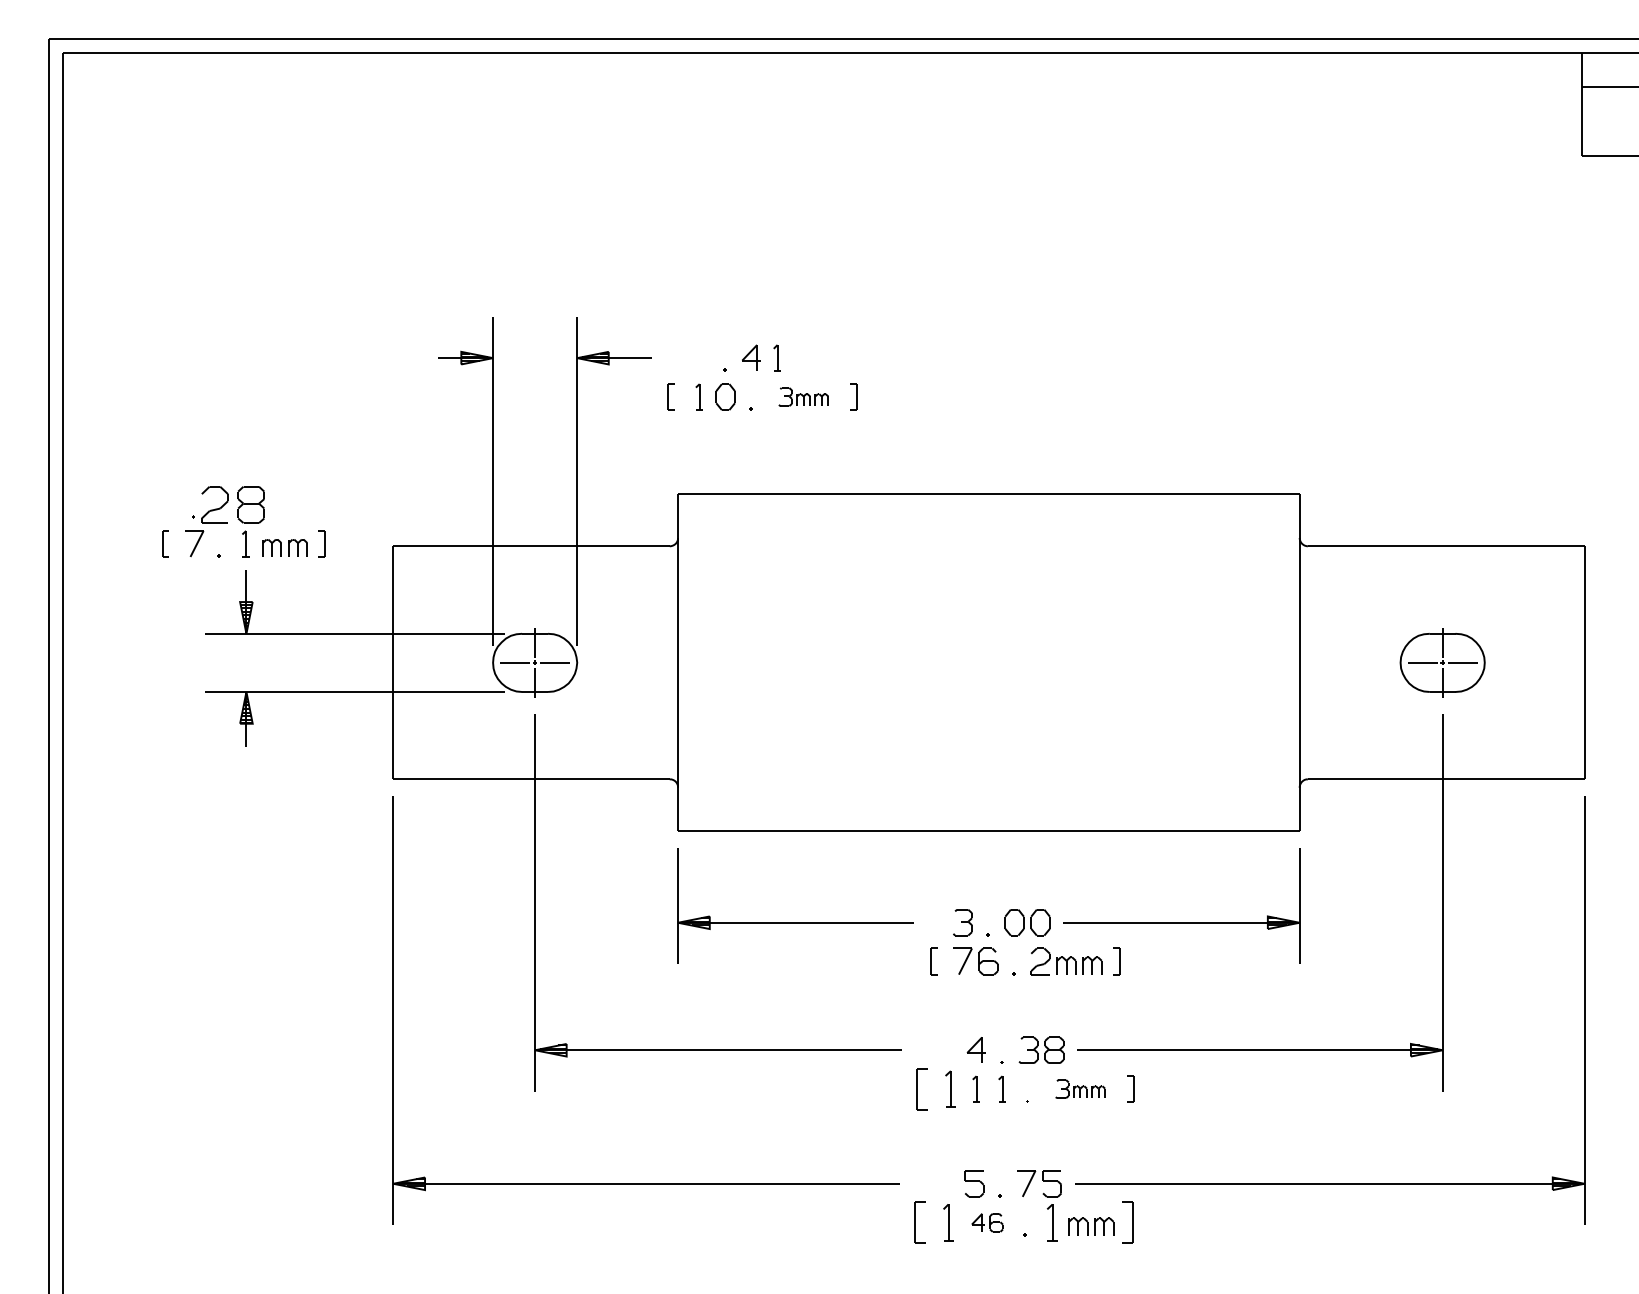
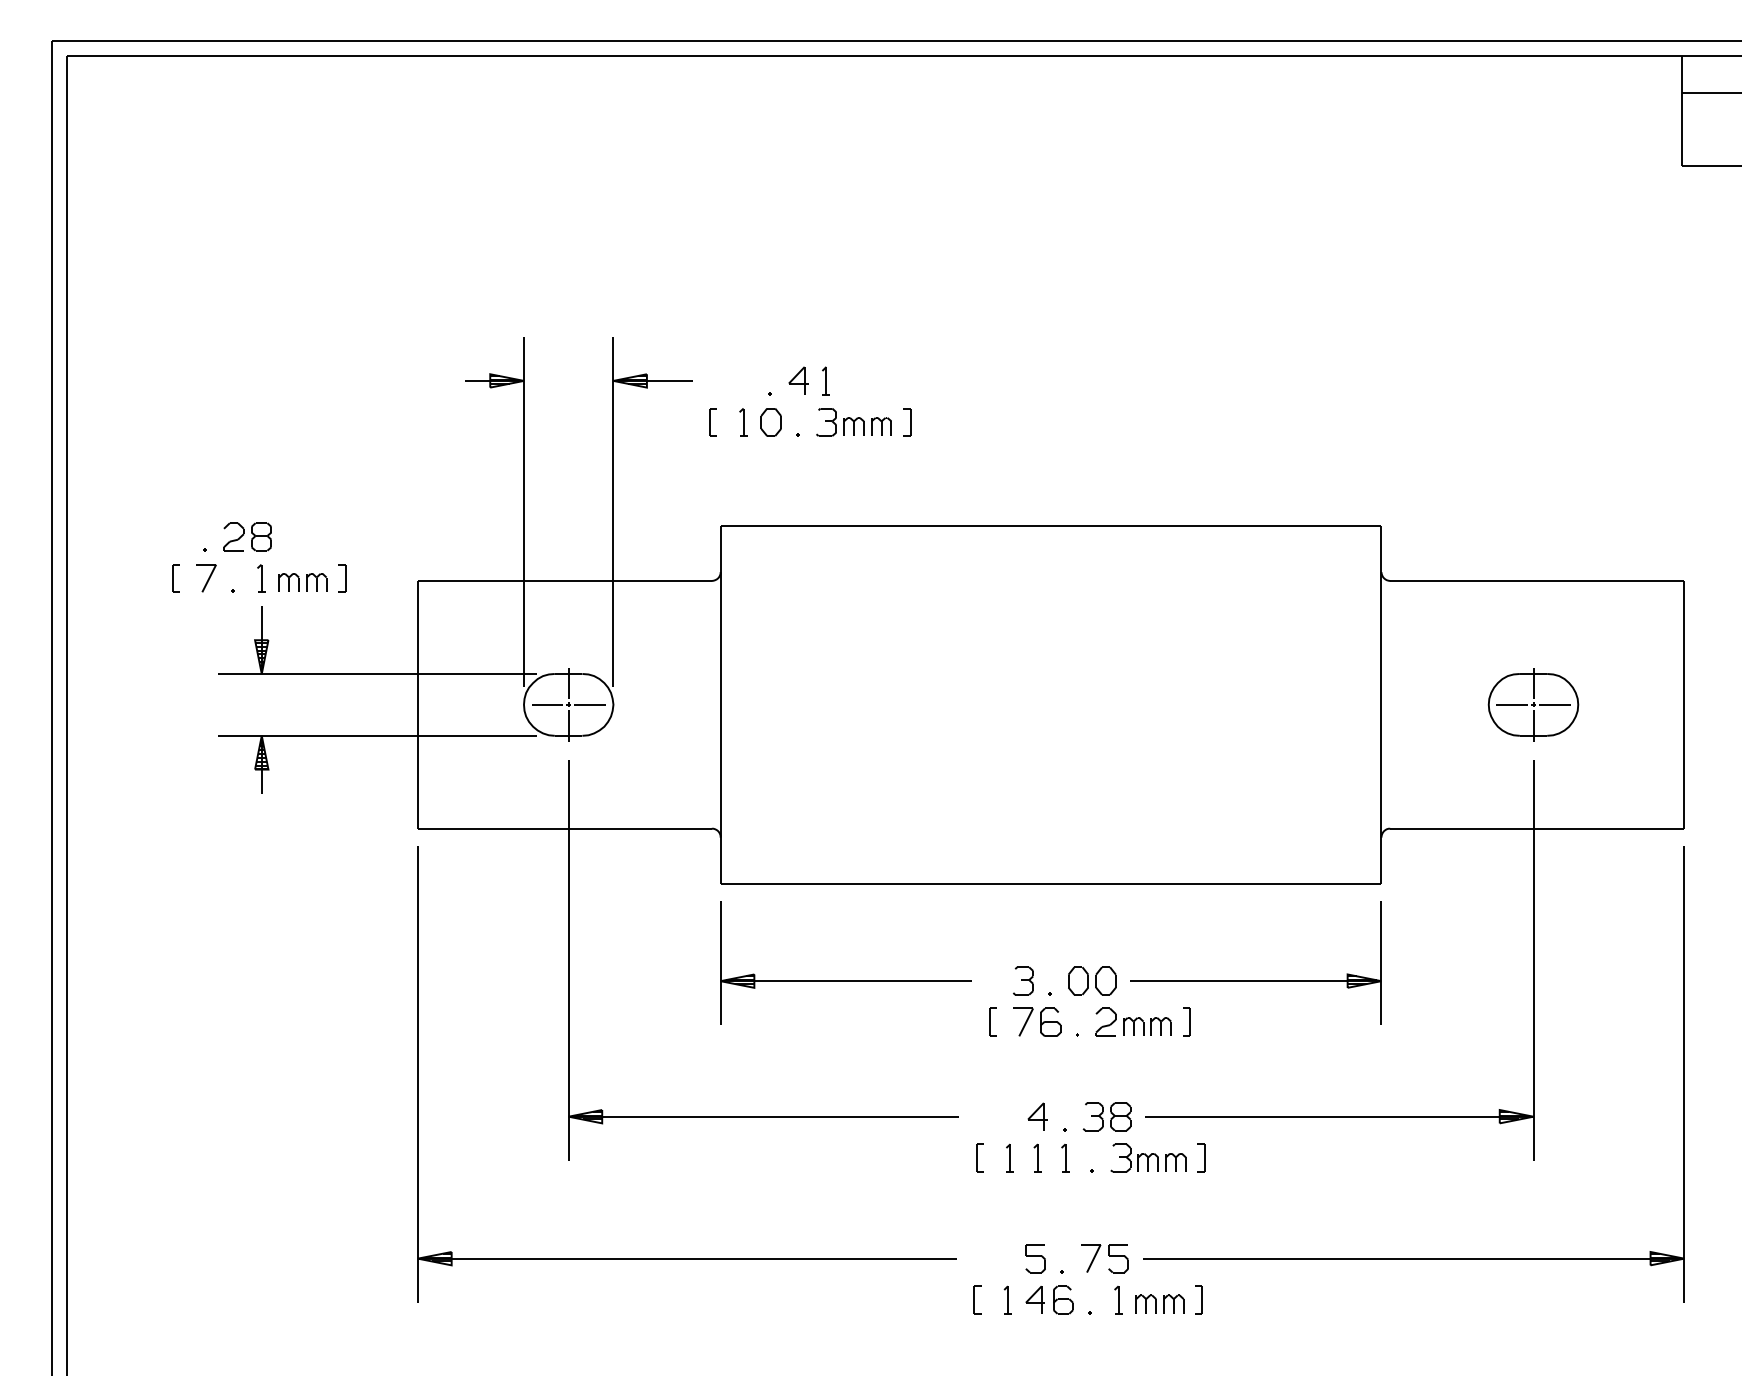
part: (803, 396) -> (853, 421), size x1.43
part: (233, 504) -> (248, 536), size x0.71
part: (921, 1088) -> (979, 1157), size x0.62
part: (949, 1088) -> (1009, 1157), size x0.71
part: (1080, 1088) -> (1148, 1157), size x1.43
part: (919, 1222) -> (977, 1299), size x0.62
part: (947, 1222) -> (1007, 1299), size x0.71
part: (987, 1222) -> (1049, 1299), size x1.43
part: (1051, 1222) -> (1117, 1299), size x0.71
part: (1127, 1222) -> (1198, 1299), size x0.62

